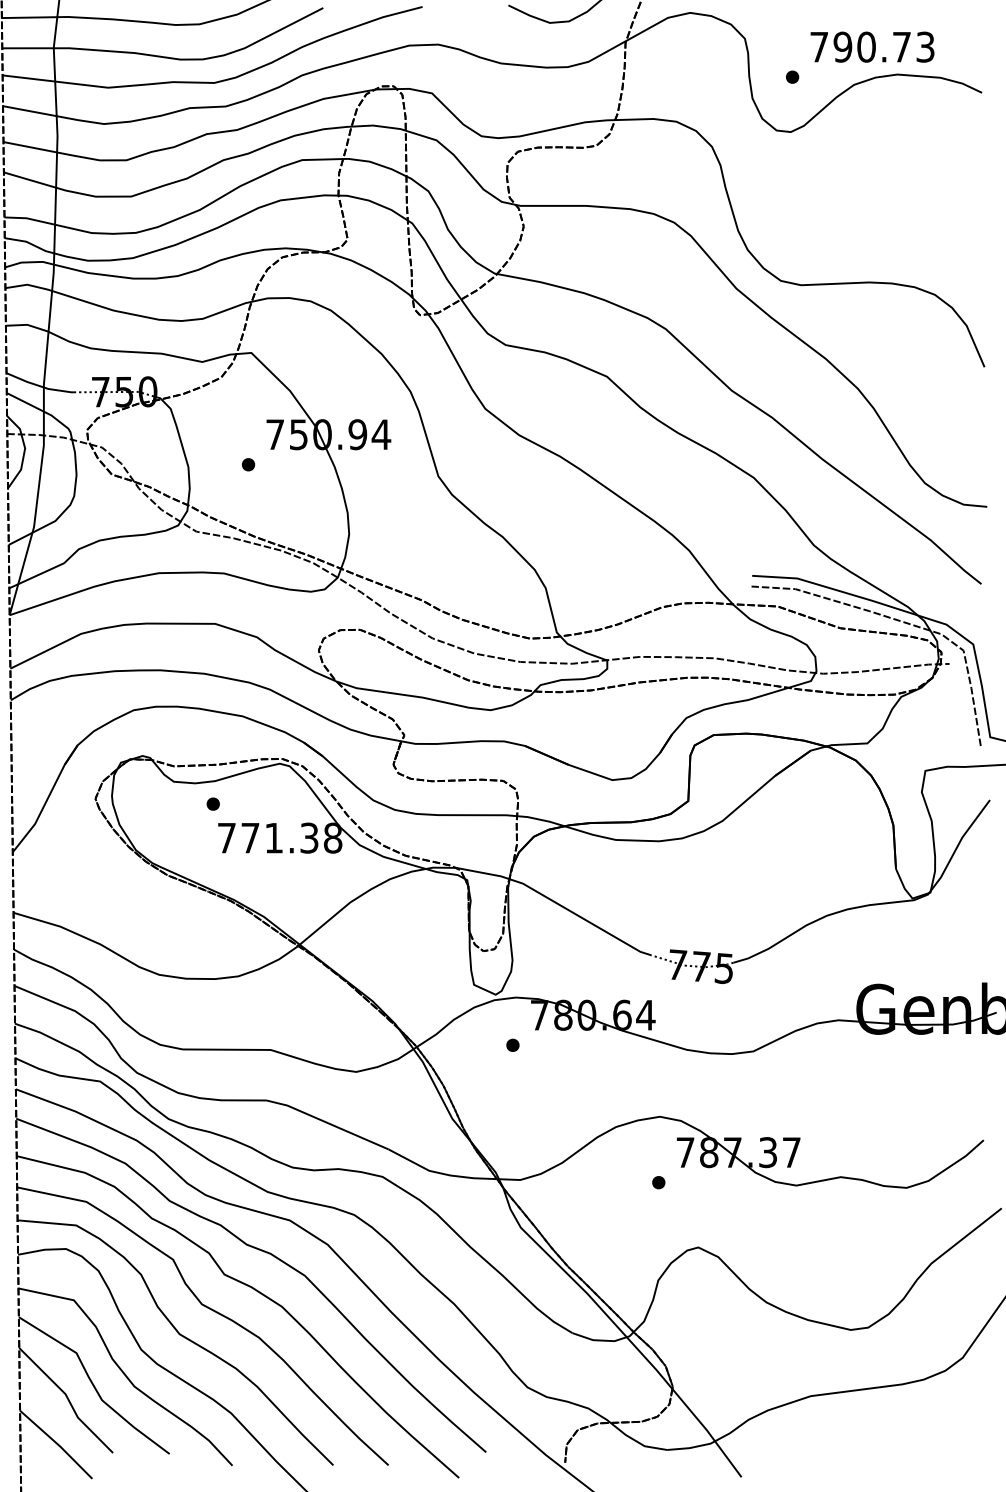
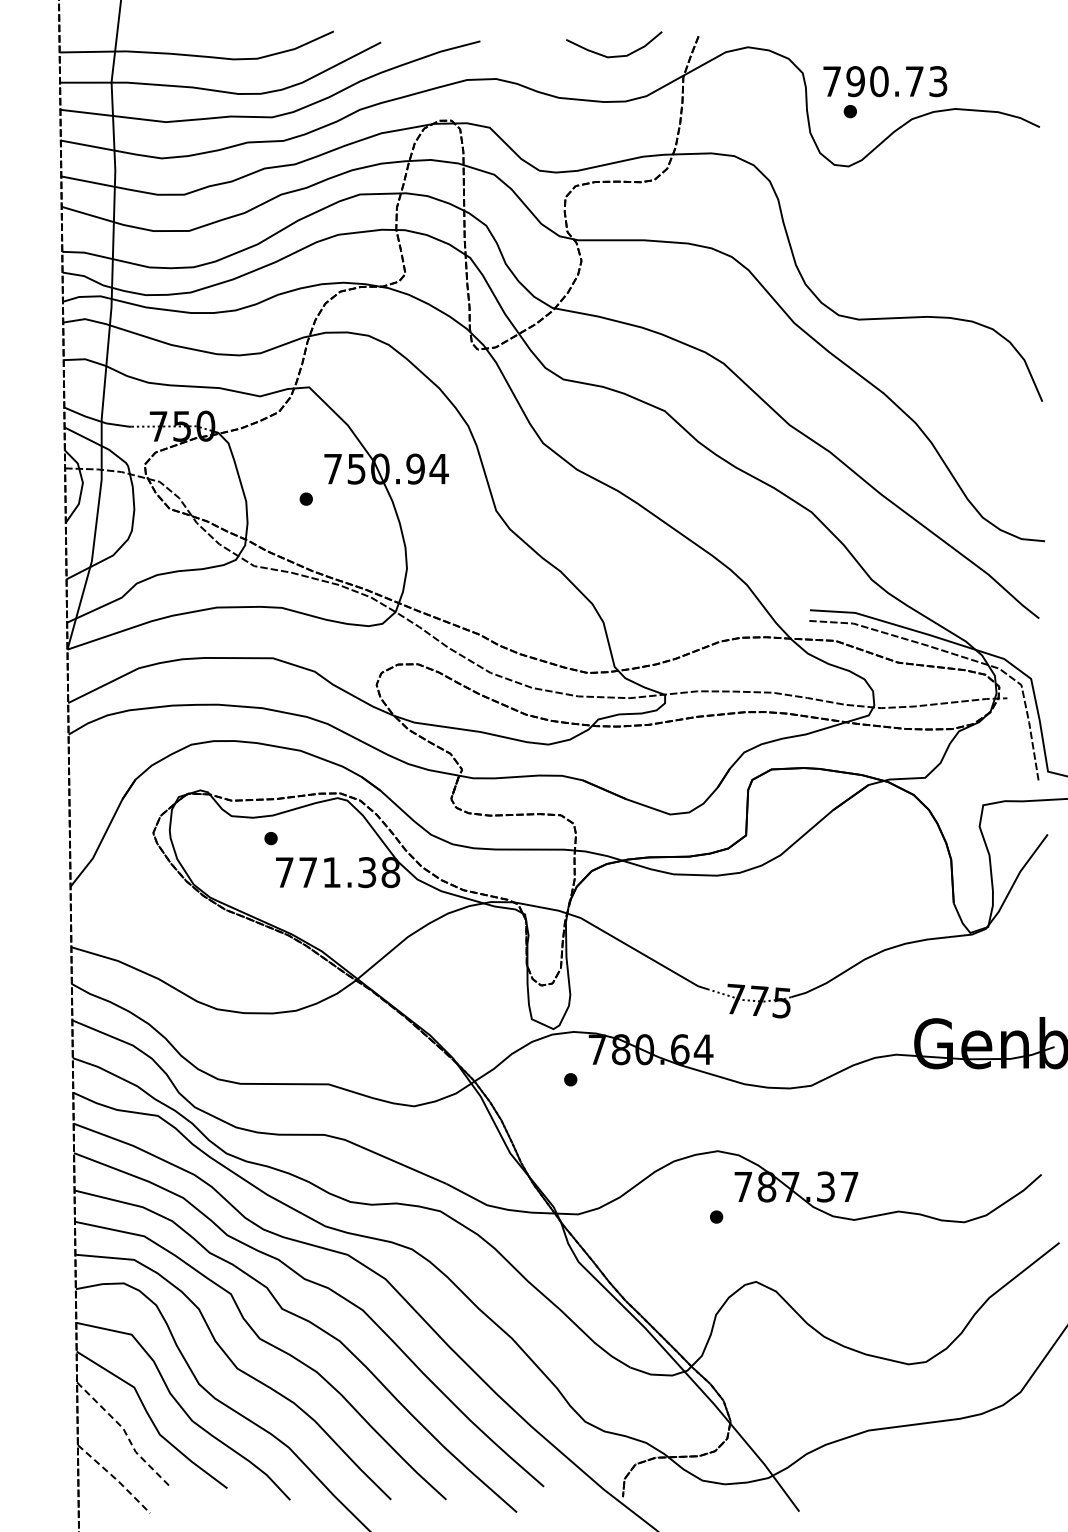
text: (872, 47) -> (885, 81), moved
line: (68, 1399) -> (126, 1433), solid -> dashed
line: (57, 1444) -> (115, 1478), solid -> dashed

